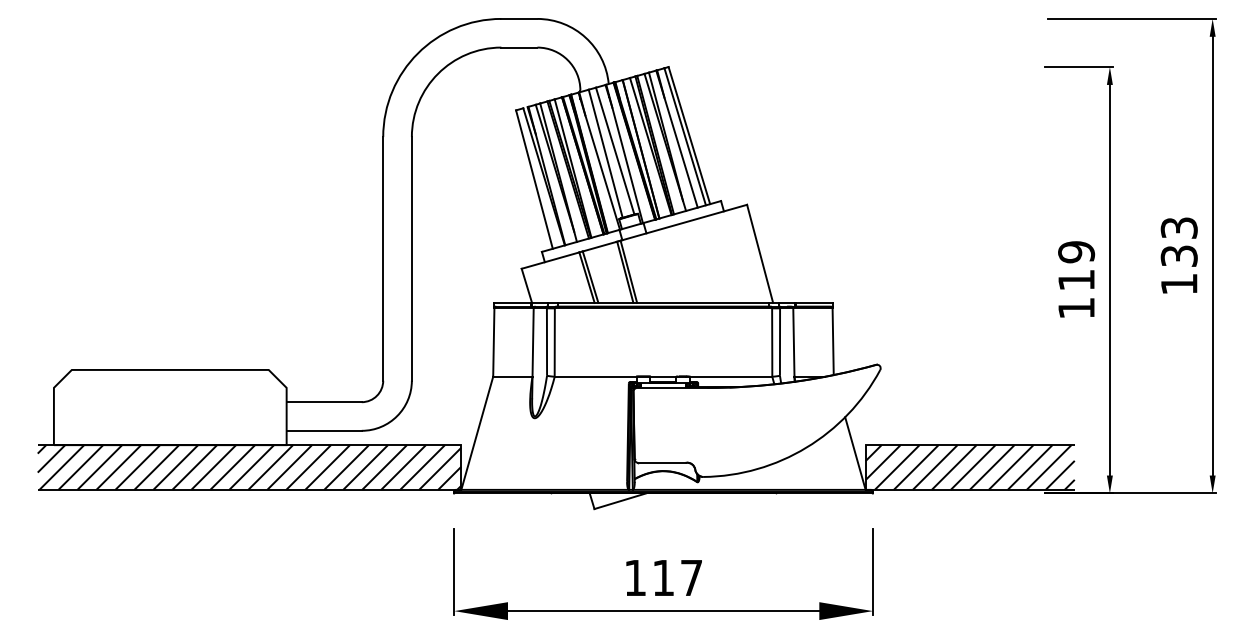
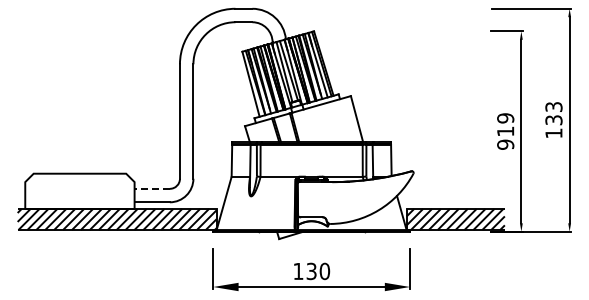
text: (1076, 307) -> (505, 144), 119 -> 919
line: (324, 401) -> (152, 188), solid -> dashed
text: (678, 578) -> (318, 271), 117 -> 130

